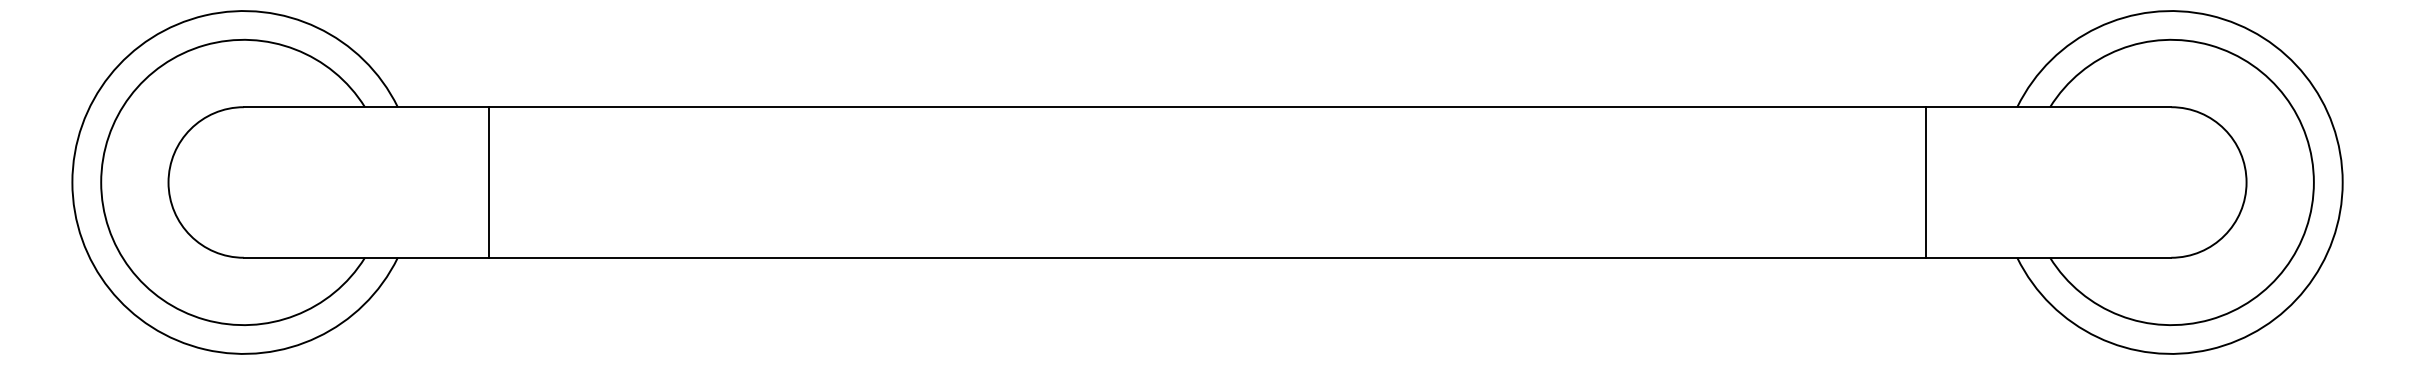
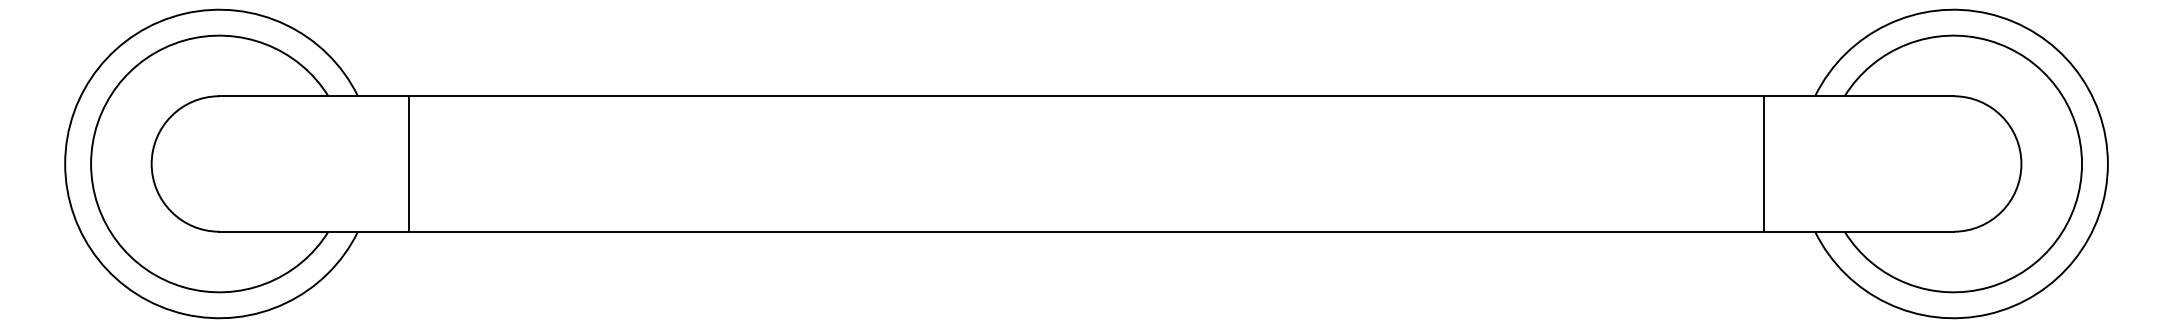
line: (489, 181) -> (409, 163), moved
line: (1925, 181) -> (1763, 163), moved

